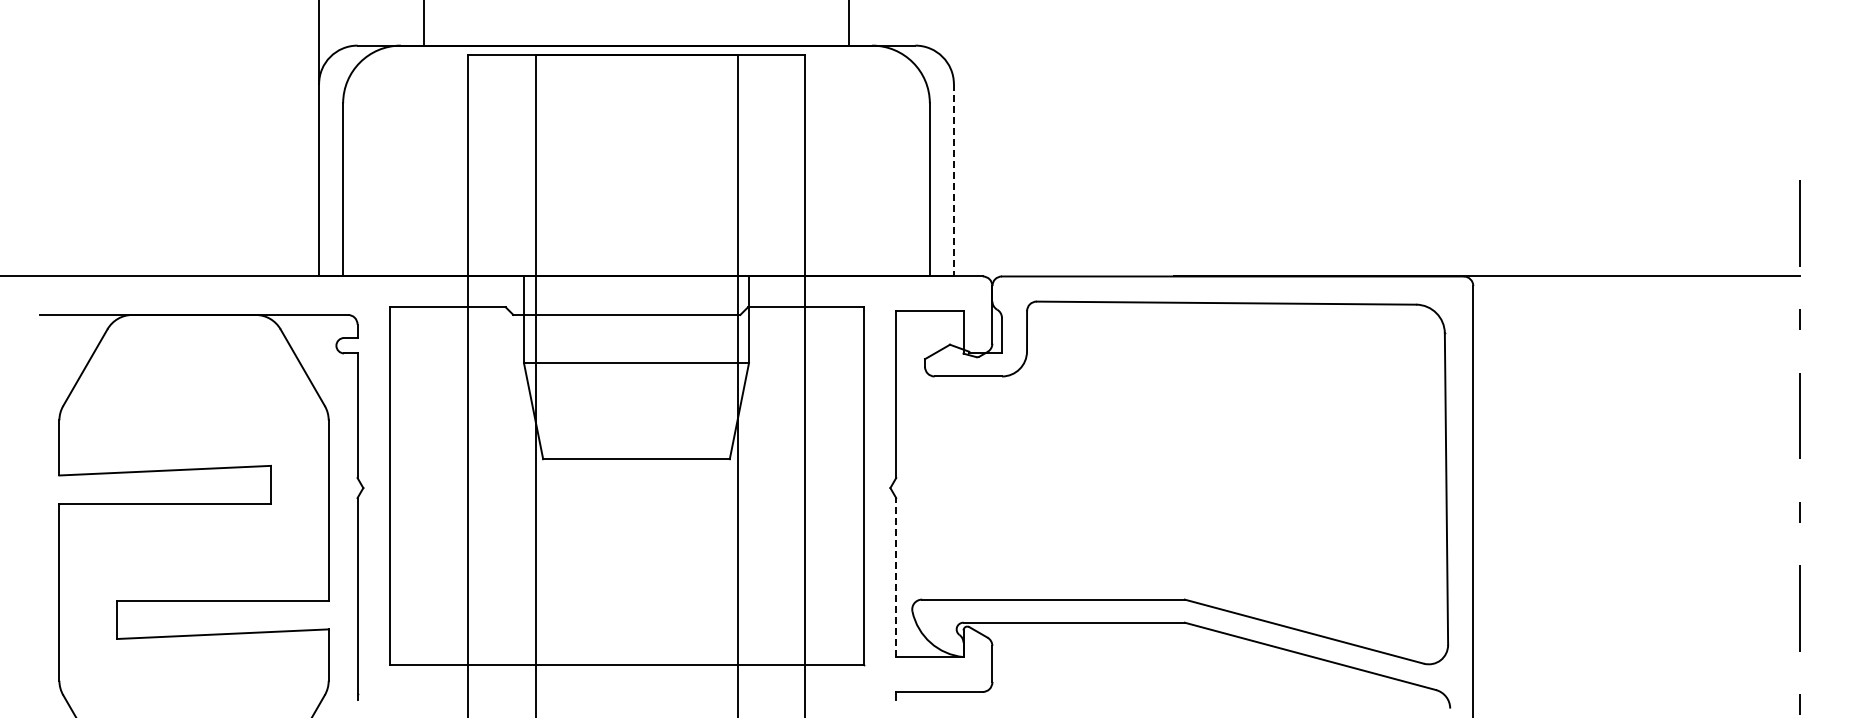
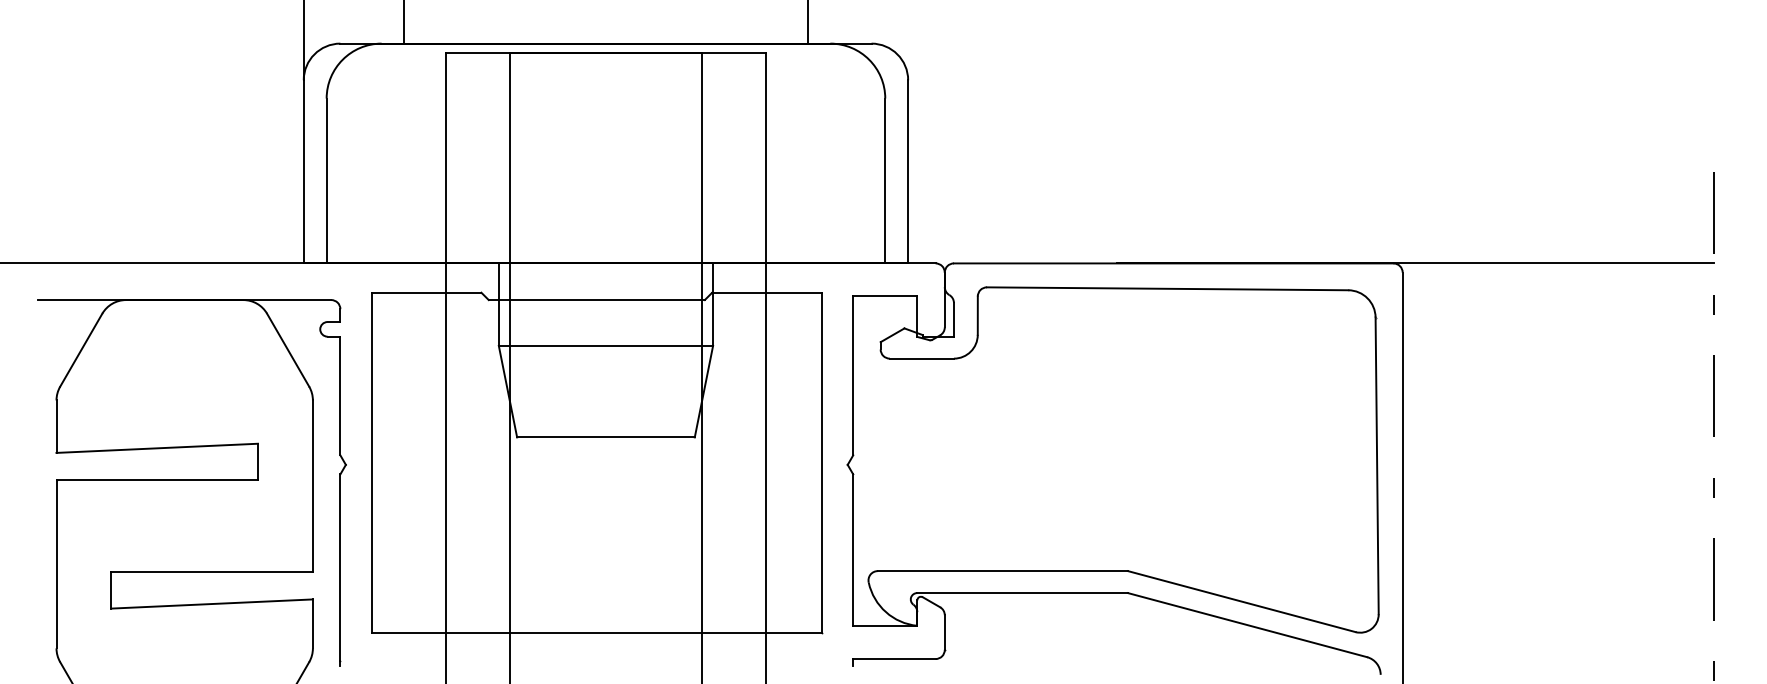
line: (953, 180) -> (907, 172), dashed -> solid
line: (896, 577) -> (853, 550), dashed -> solid

